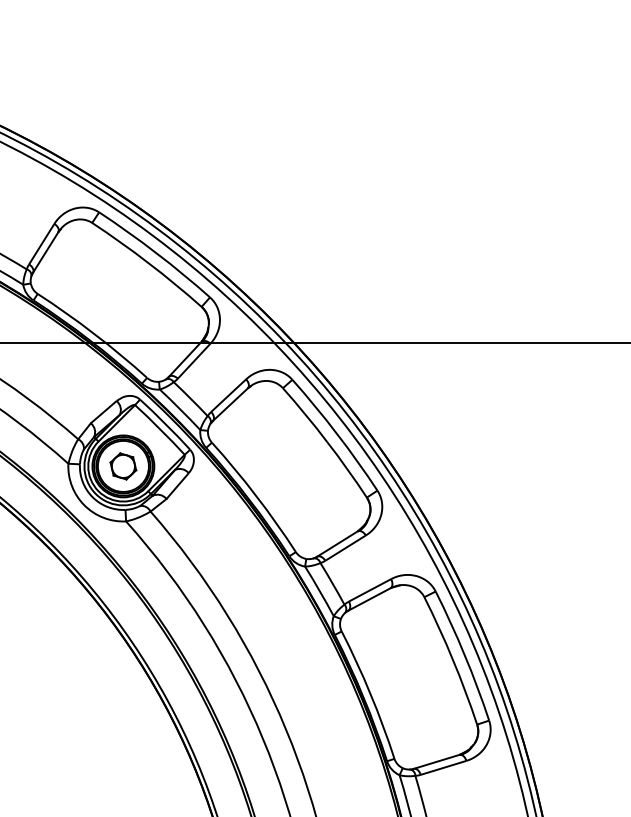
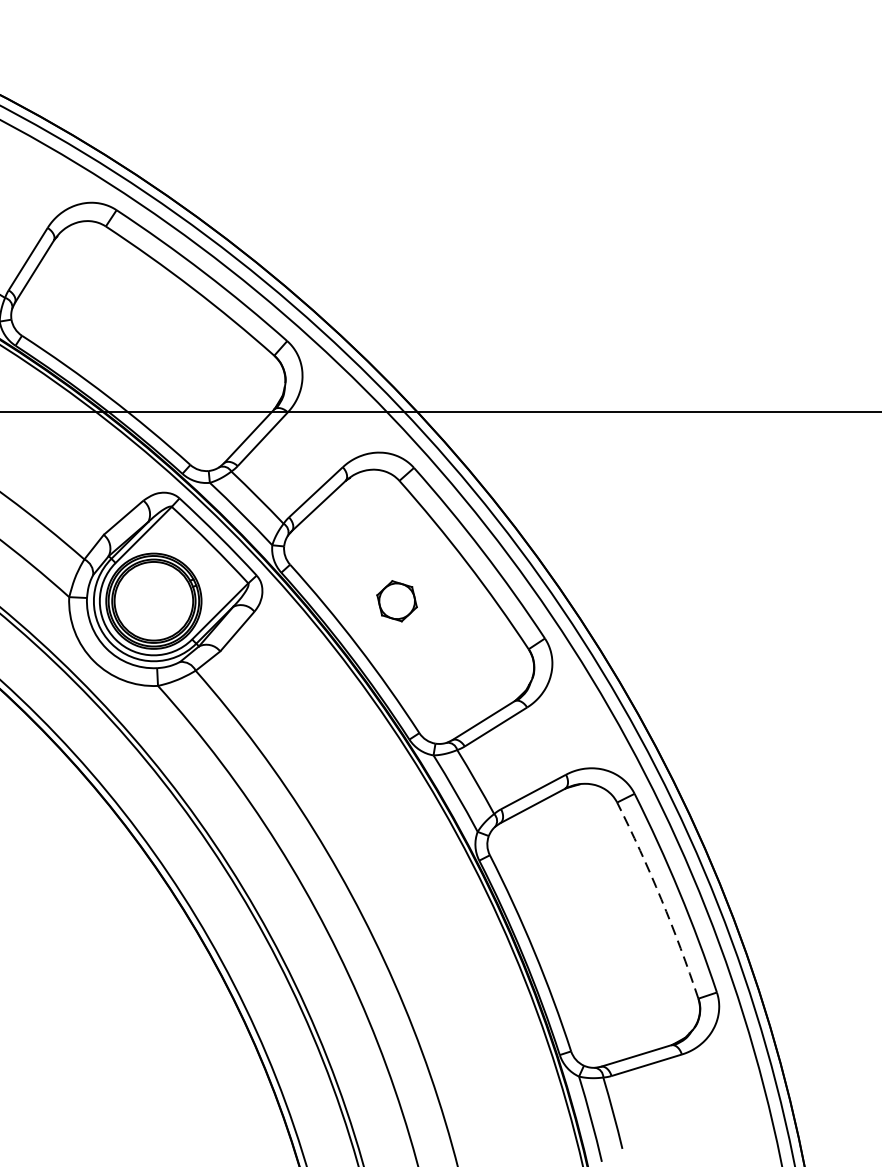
part: (123, 466) -> (397, 601), moved
arc: (453, 659) -> (662, 898), solid -> dashed

